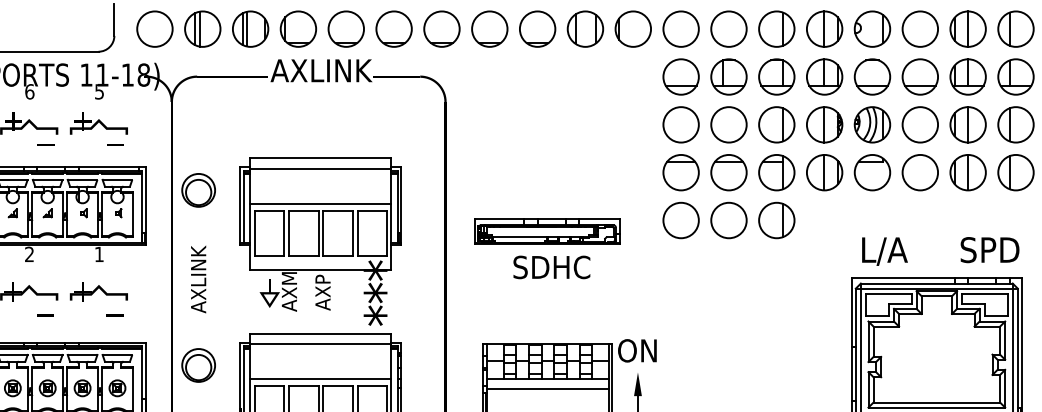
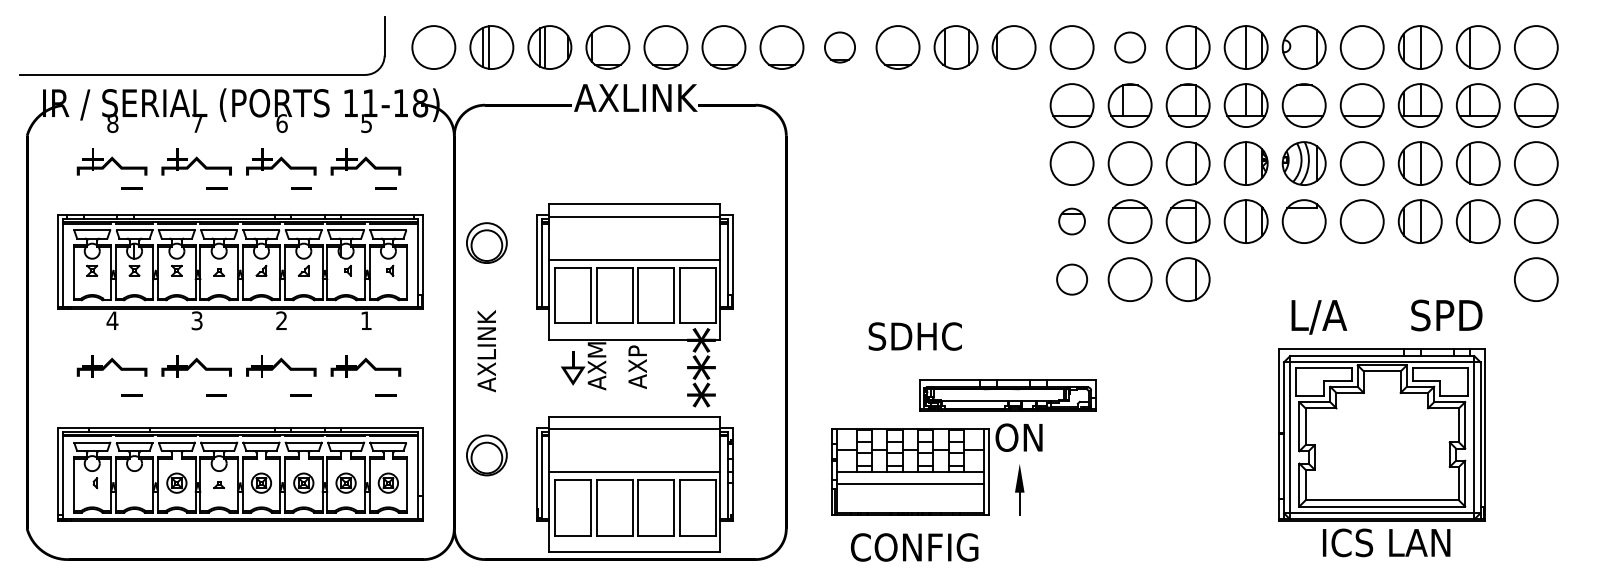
part: (489, 29) -> (839, 47), size x0.7
circle: (728, 29) -> (1129, 47), size x0.7
part: (680, 172) -> (1071, 221), size x0.6
circle: (680, 220) -> (1071, 279), size x0.7
part: (547, 231) -> (1007, 395), moved

